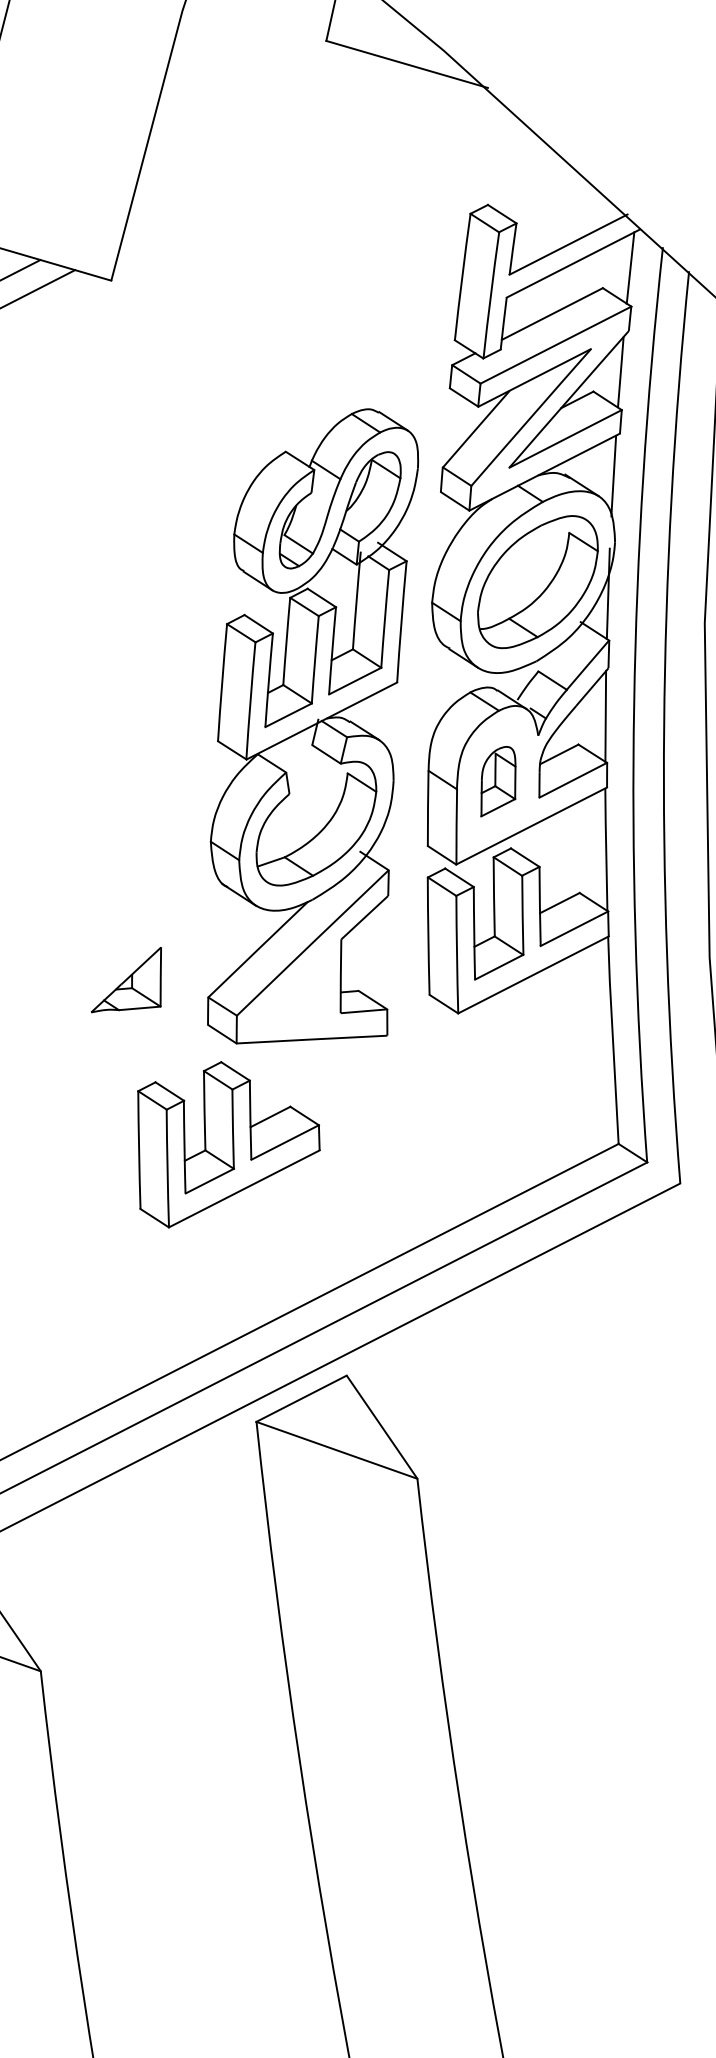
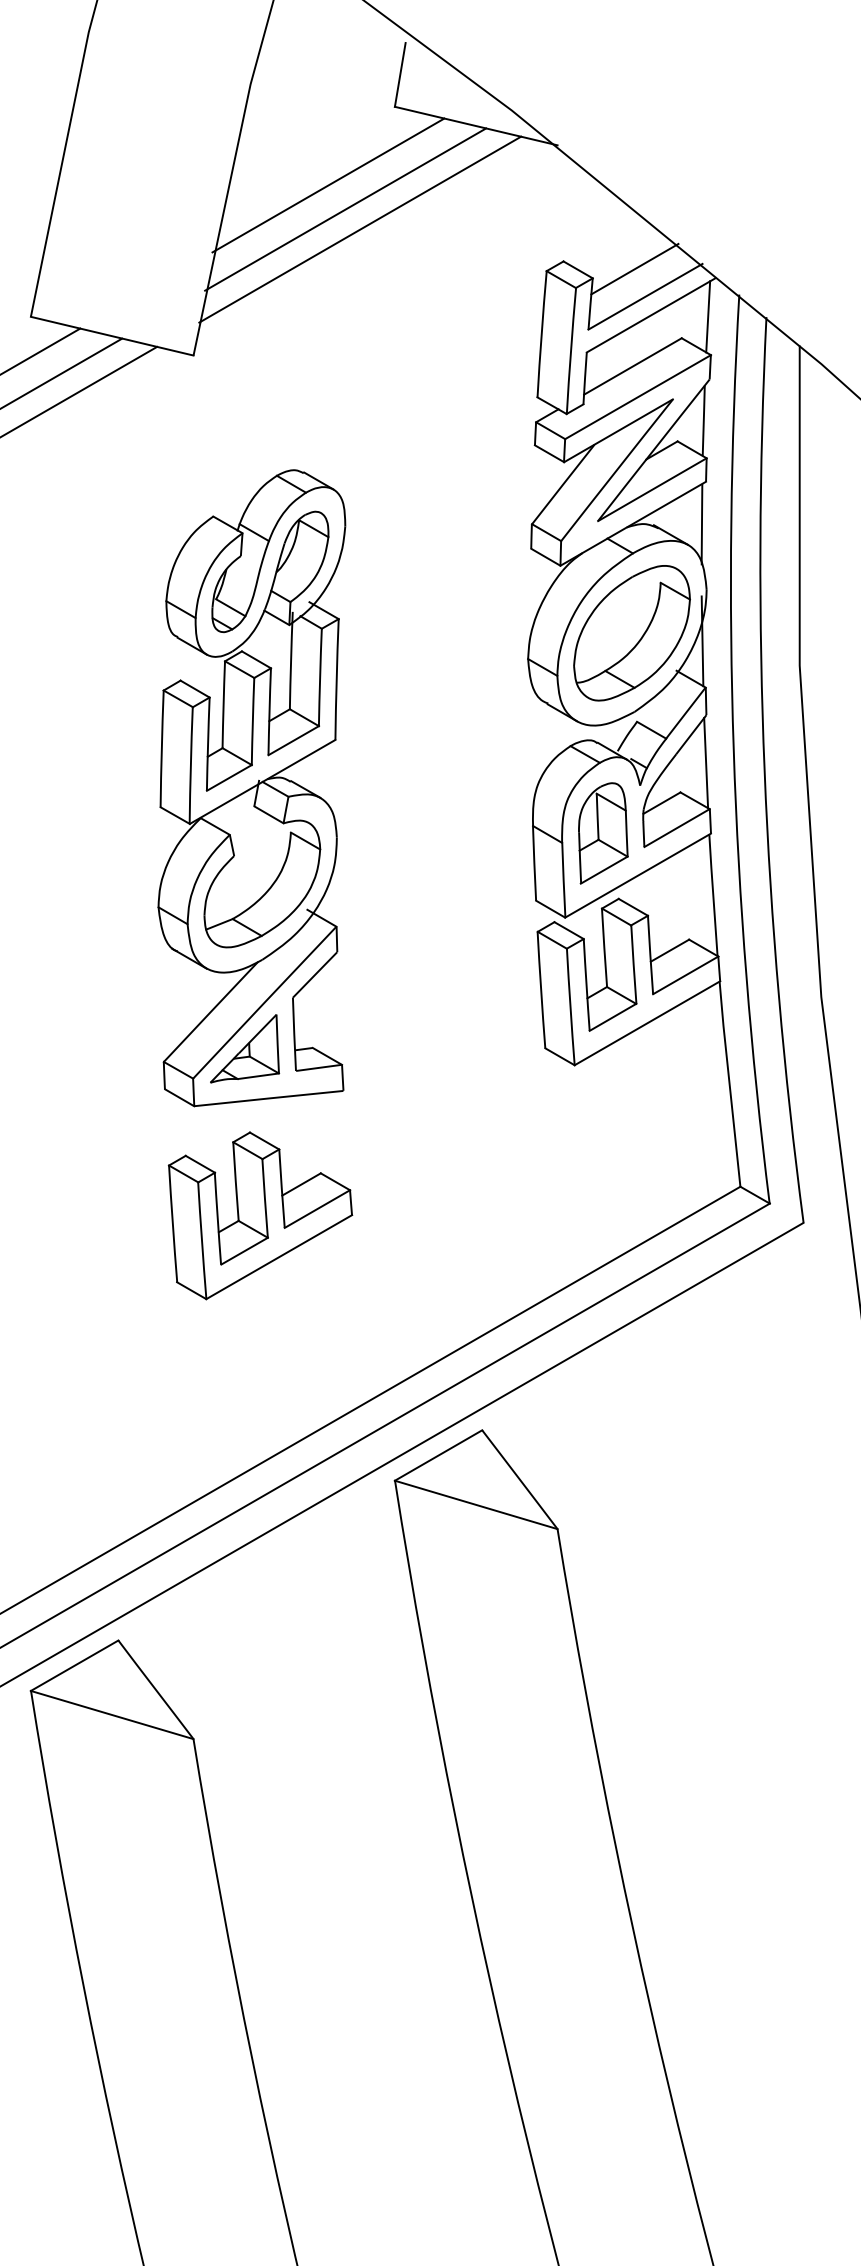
line: (255, 116) -> (328, 185), added
line: (271, 141) -> (345, 209), added
line: (285, 162) -> (360, 229), added
line: (558, 215) -> (634, 268), added
part: (310, 727) -> (251, 788), moved
part: (499, 781) -> (603, 833), size x1.43
part: (227, 1146) -> (260, 1215), moved

